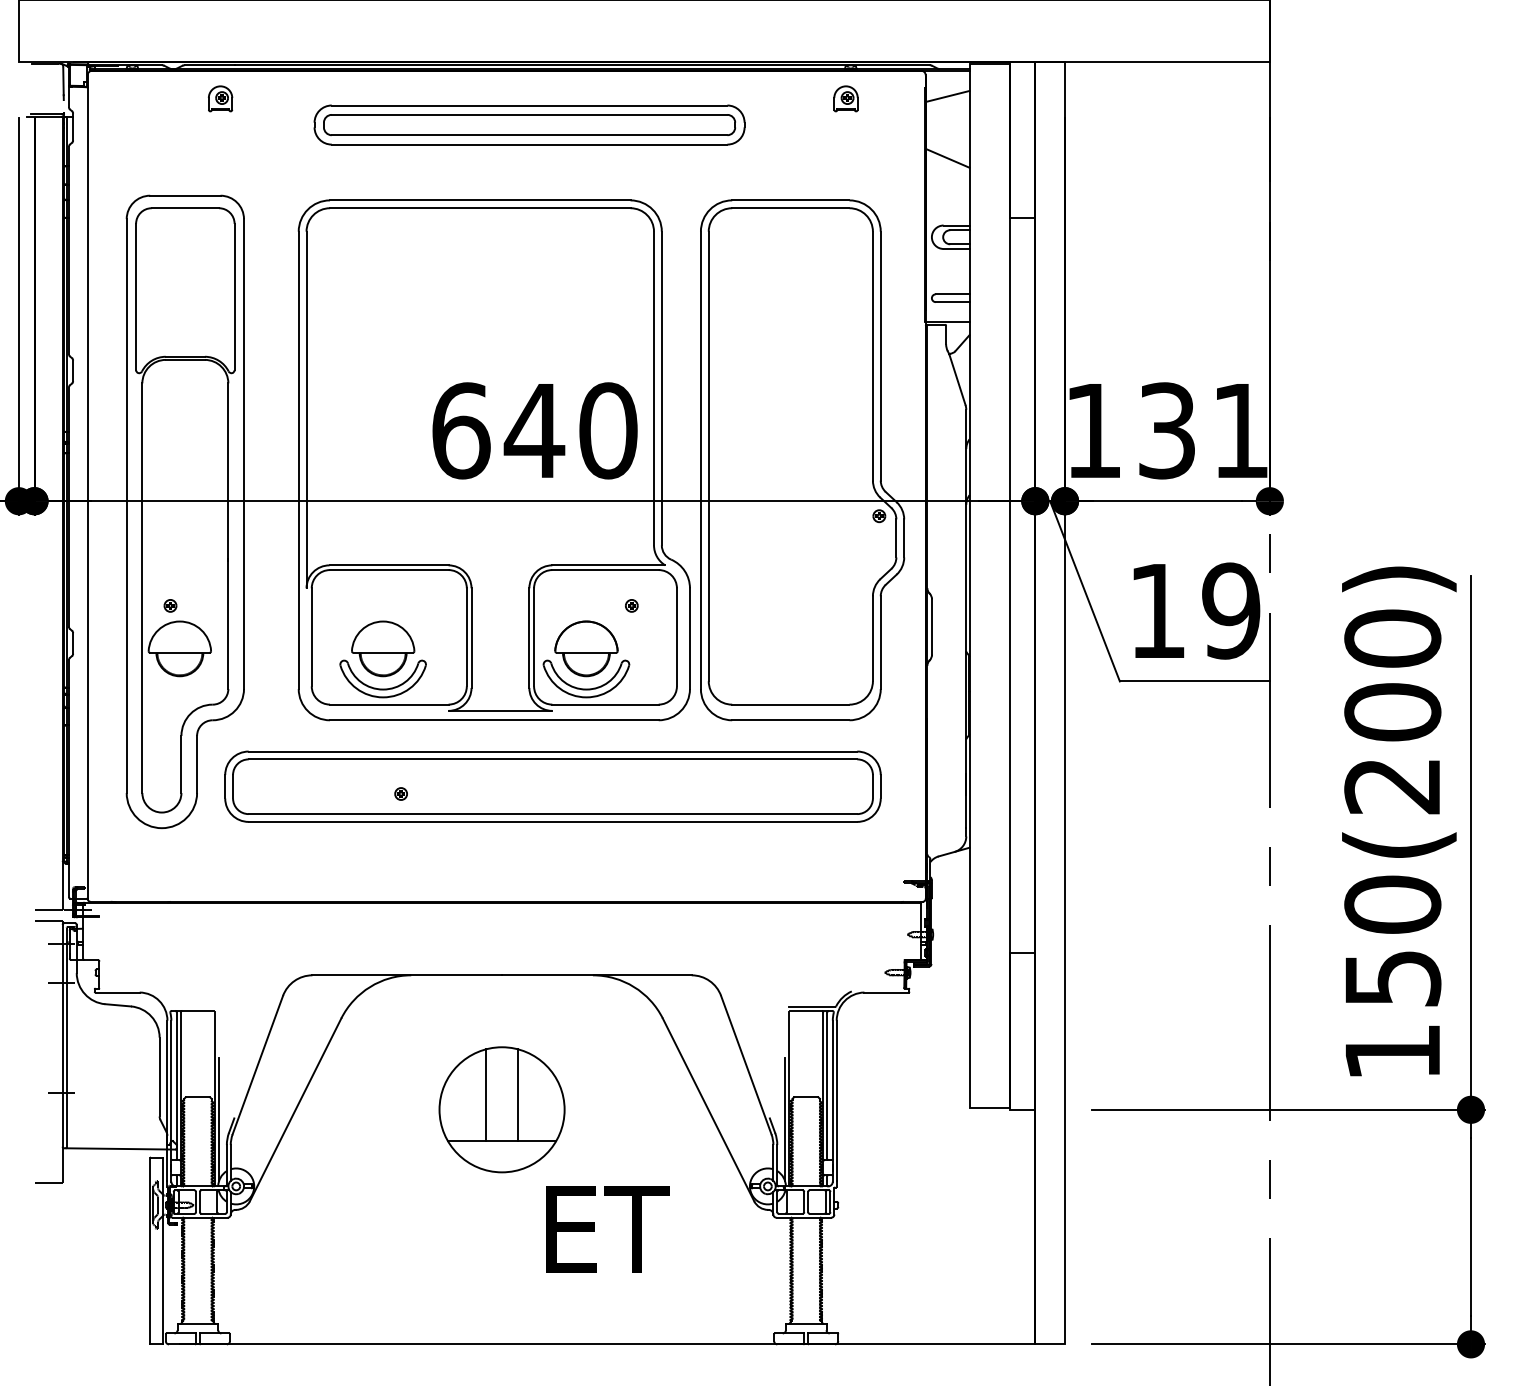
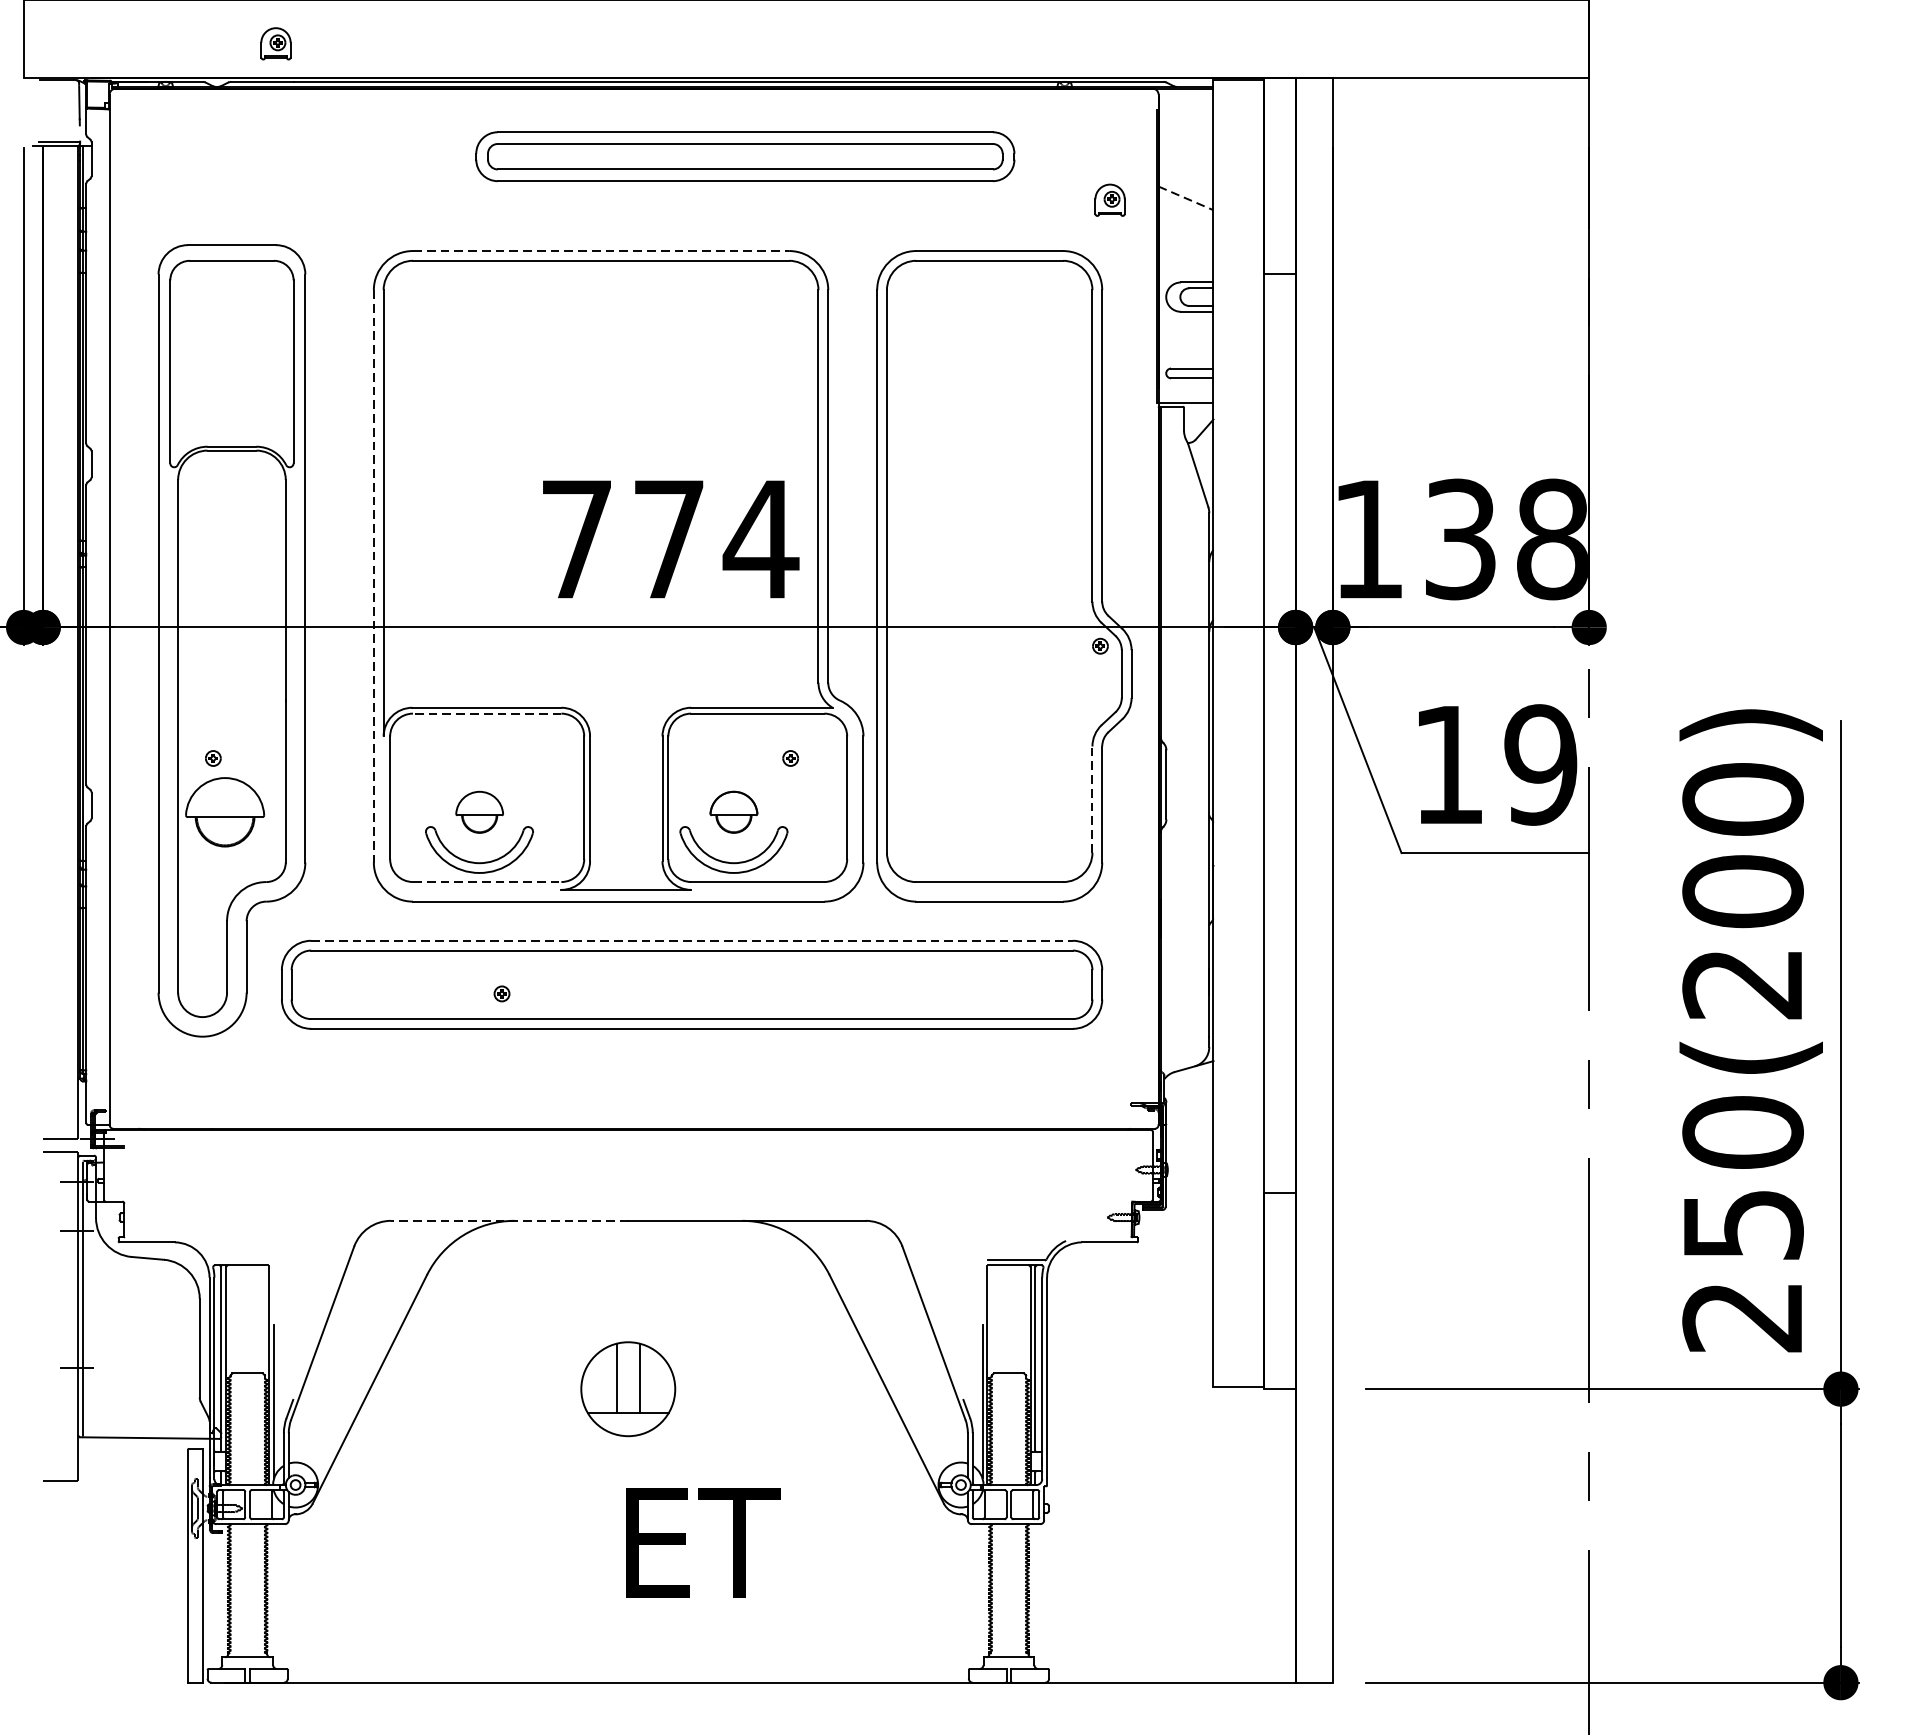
line: (947, 96) -> (1185, 120), removed
part: (220, 98) -> (275, 43), moved
part: (845, 98) -> (1109, 199), moved
part: (529, 124) -> (745, 156), moved
line: (947, 158) -> (1185, 198), solid -> dashed
line: (480, 200) -> (601, 251), solid -> dashed
text: (535, 430) -> (670, 538), 640 -> 774
text: (1240, 430) -> (1552, 538), 131 -> 138
line: (298, 460) -> (373, 576), solid -> dashed
line: (388, 570) -> (486, 714), solid -> dashed
line: (872, 638) -> (1091, 799), solid -> dashed
part: (383, 648) -> (479, 811), size x0.6
part: (586, 648) -> (733, 811), size x0.6
line: (389, 704) -> (487, 881), solid -> dashed
line: (553, 751) -> (692, 940), solid -> dashed
line: (407, 975) -> (509, 1221), solid -> dashed
text: (1391, 1052) -> (1741, 1317), 150(200) -> 250(200)
part: (501, 1109) -> (627, 1388), size x0.6
text: (607, 1229) -> (702, 1542), moved

